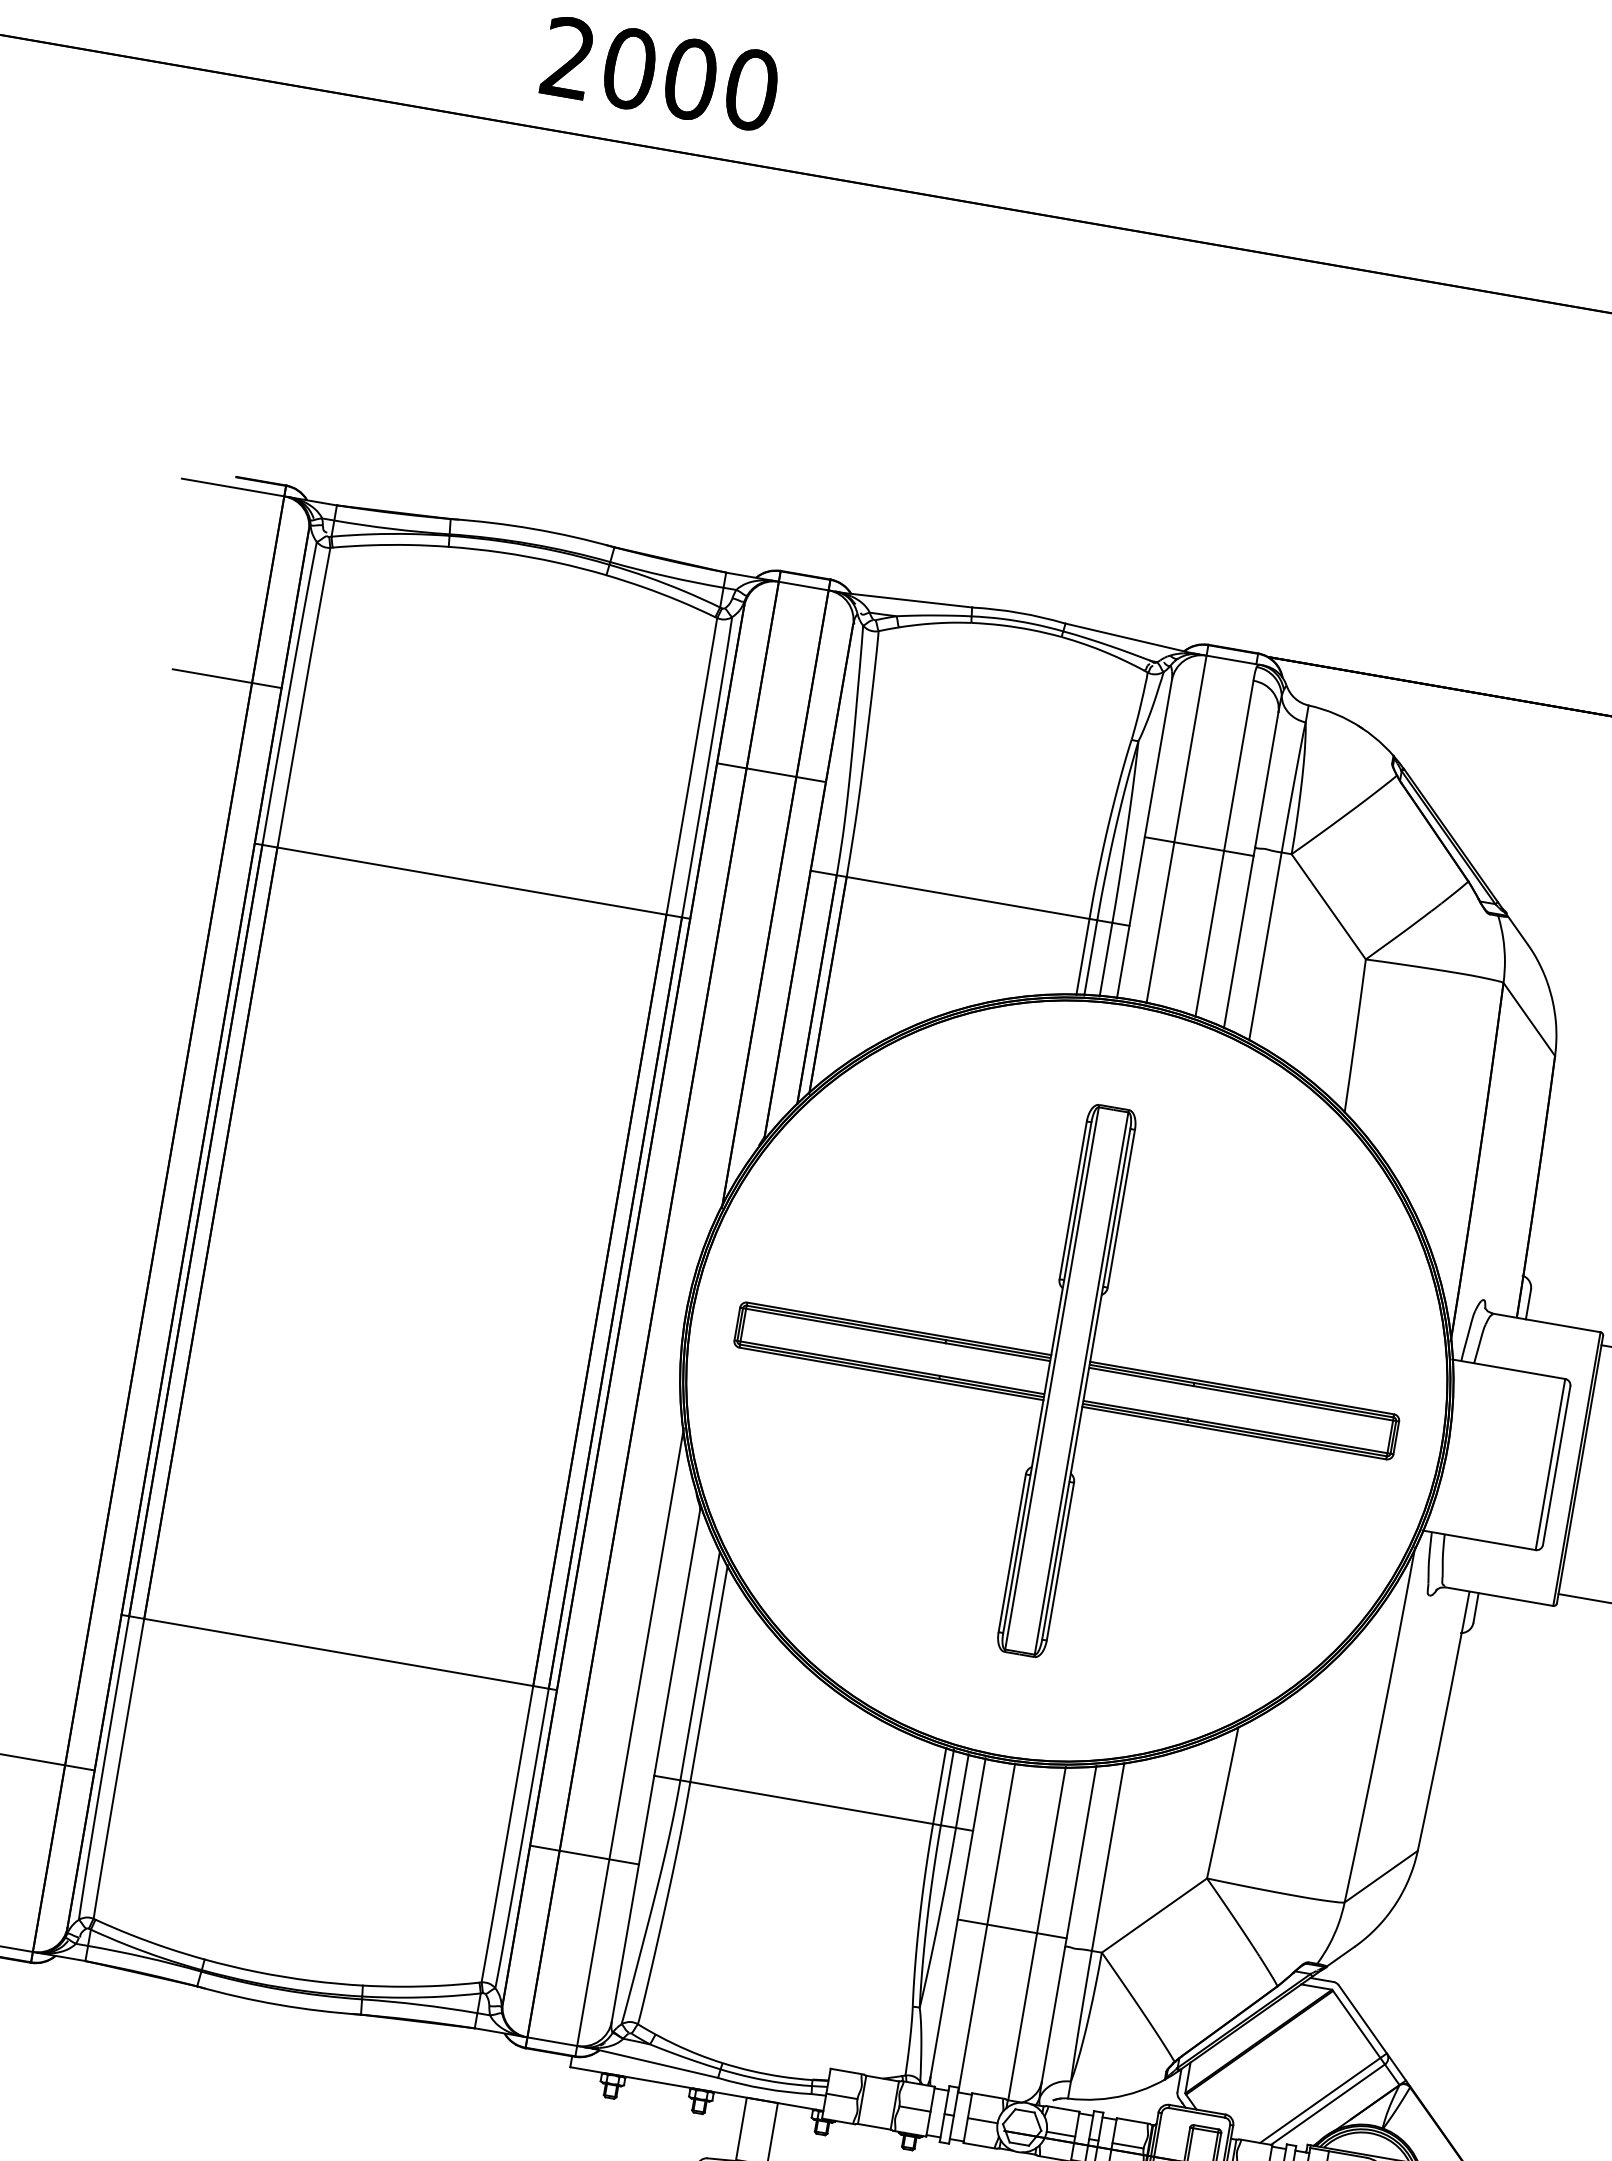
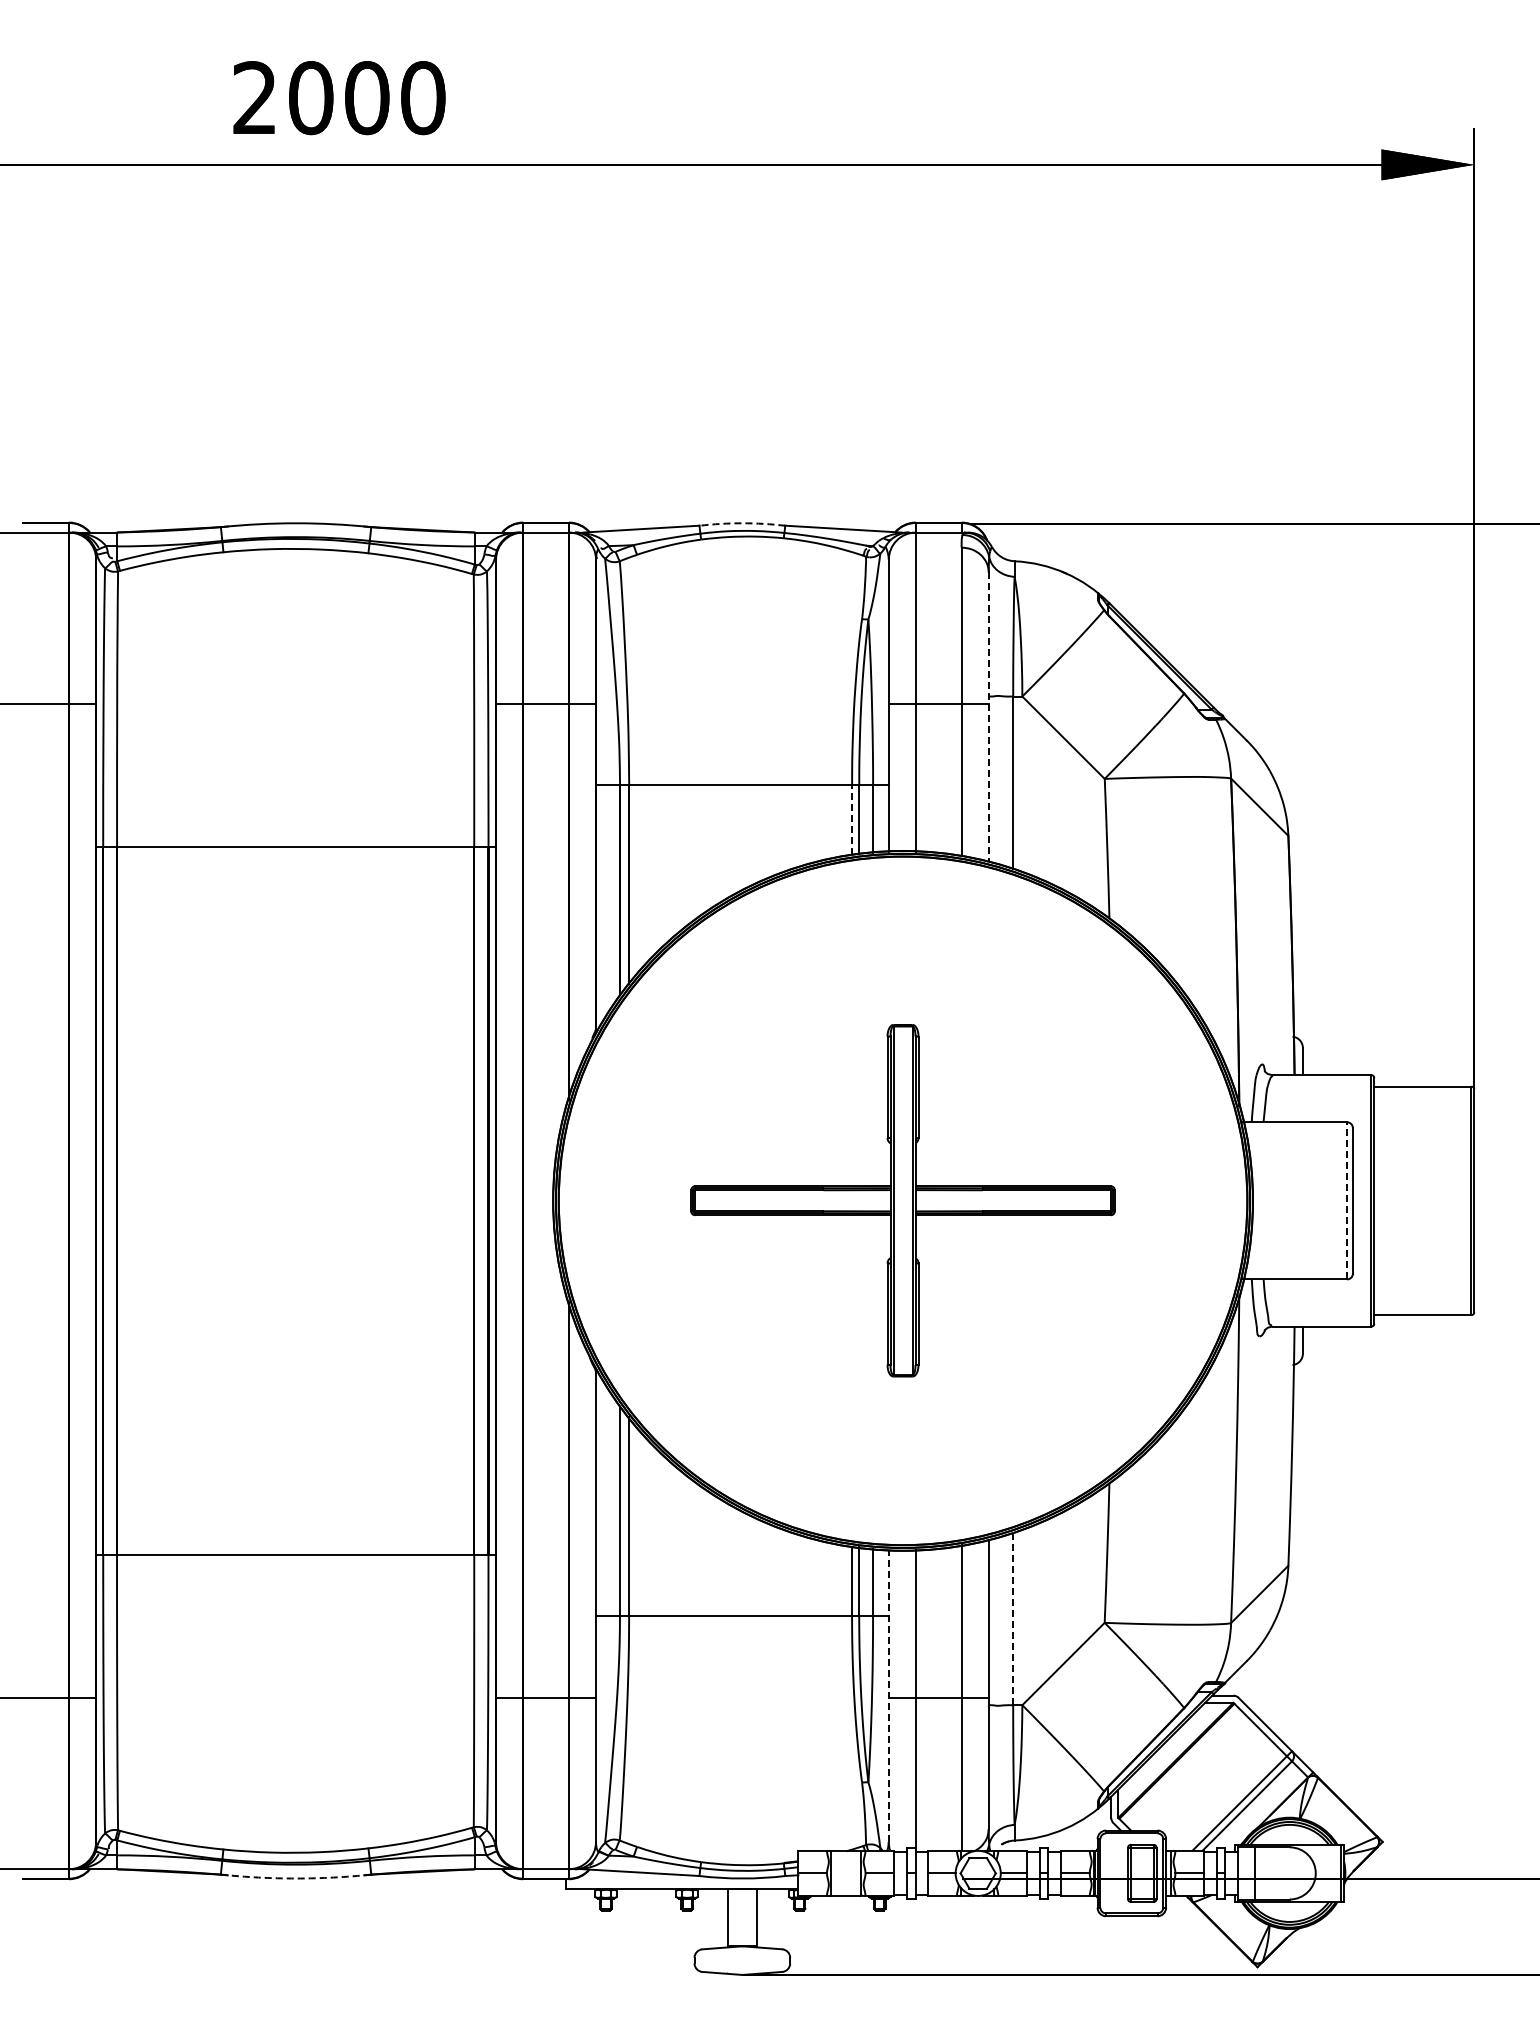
arc: (1019, 613) -> (742, 523), solid -> dashed
line: (1250, 870) -> (988, 717), solid -> dashed
line: (1083, 957) -> (852, 820), solid -> dashed
part: (1066, 1380) -> (902, 1200), size x0.7
line: (1550, 1464) -> (1347, 1200), solid -> dashed
line: (1108, 1856) -> (1013, 1618), solid -> dashed
line: (957, 1916) -> (888, 1695), solid -> dashed
arc: (278, 2004) -> (296, 1878), solid -> dashed

